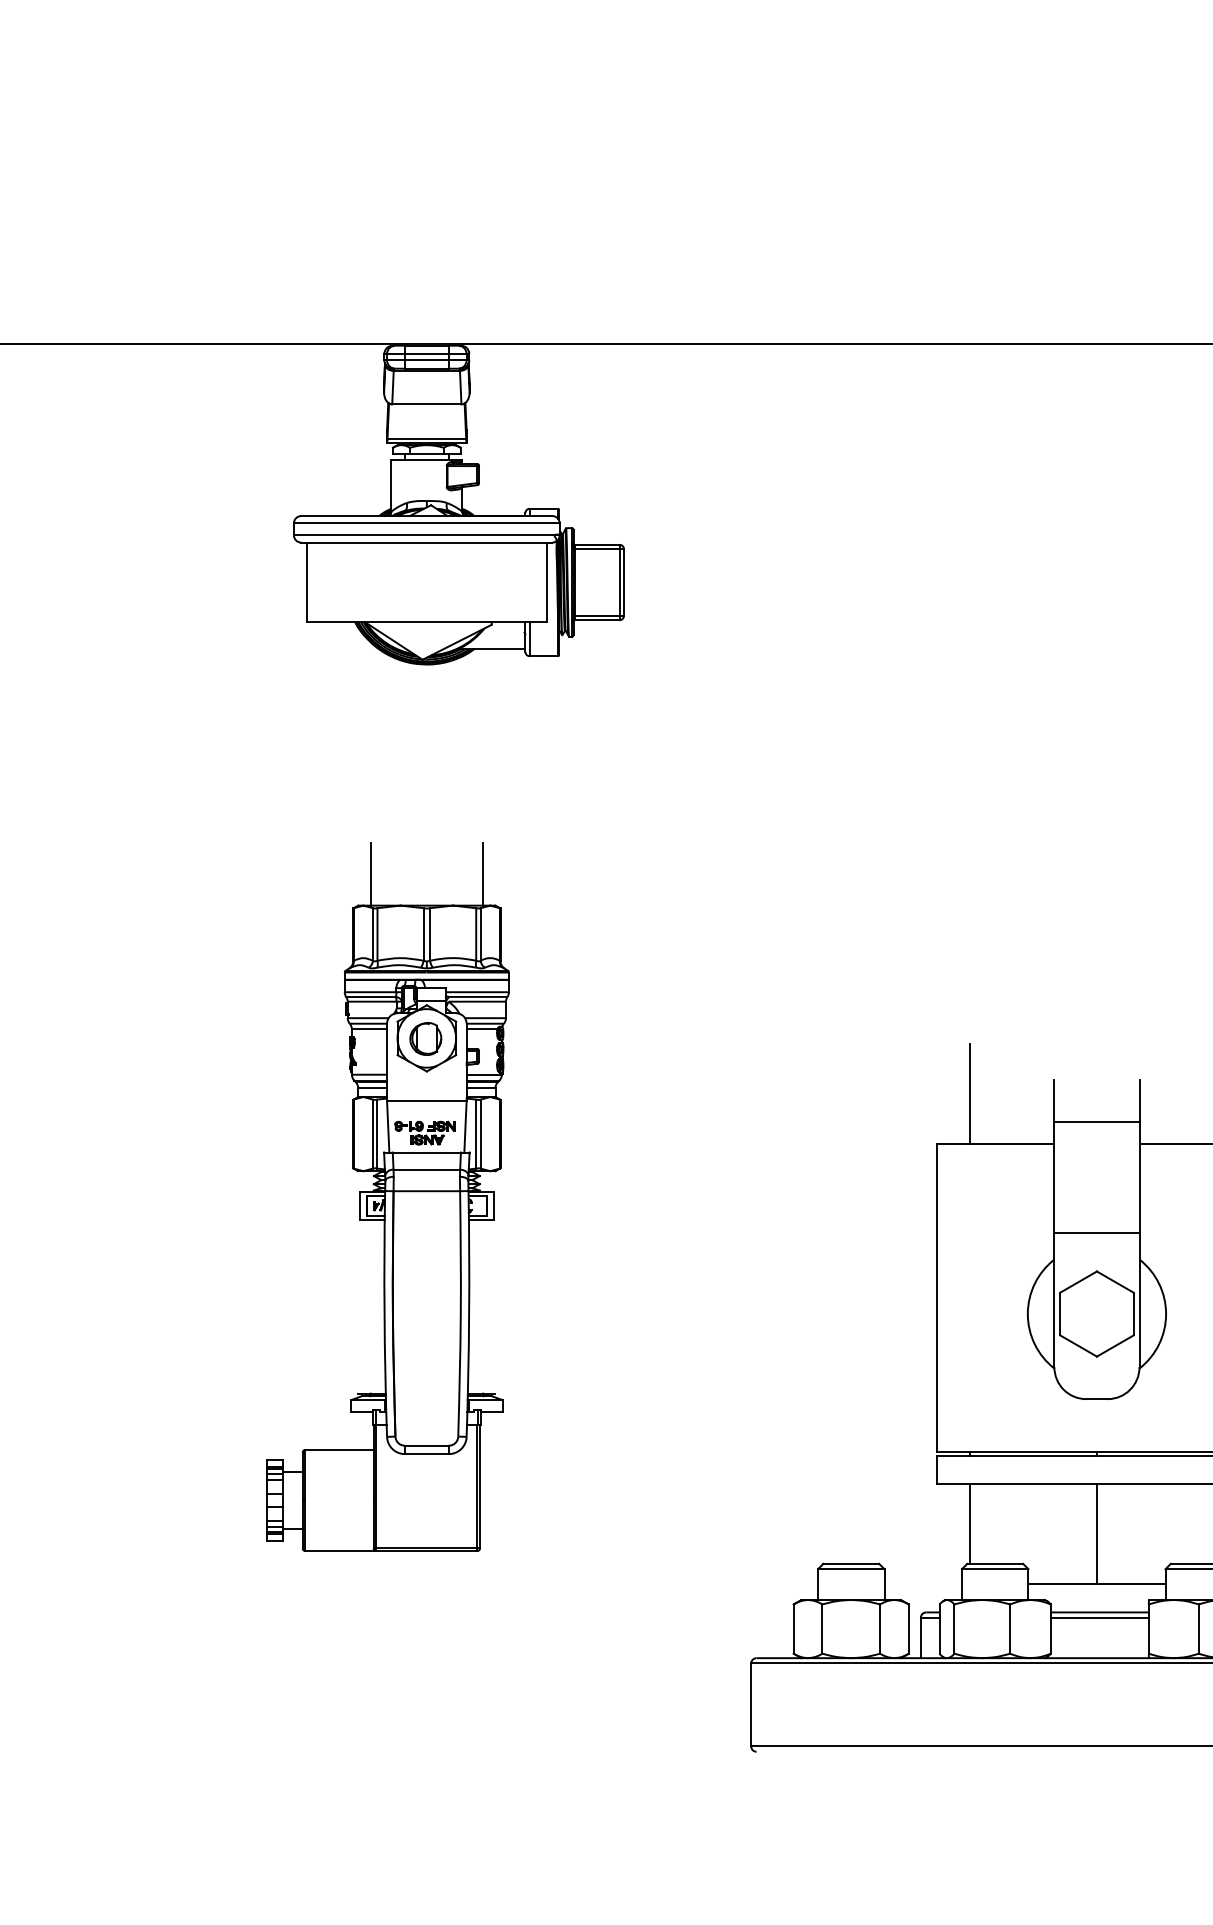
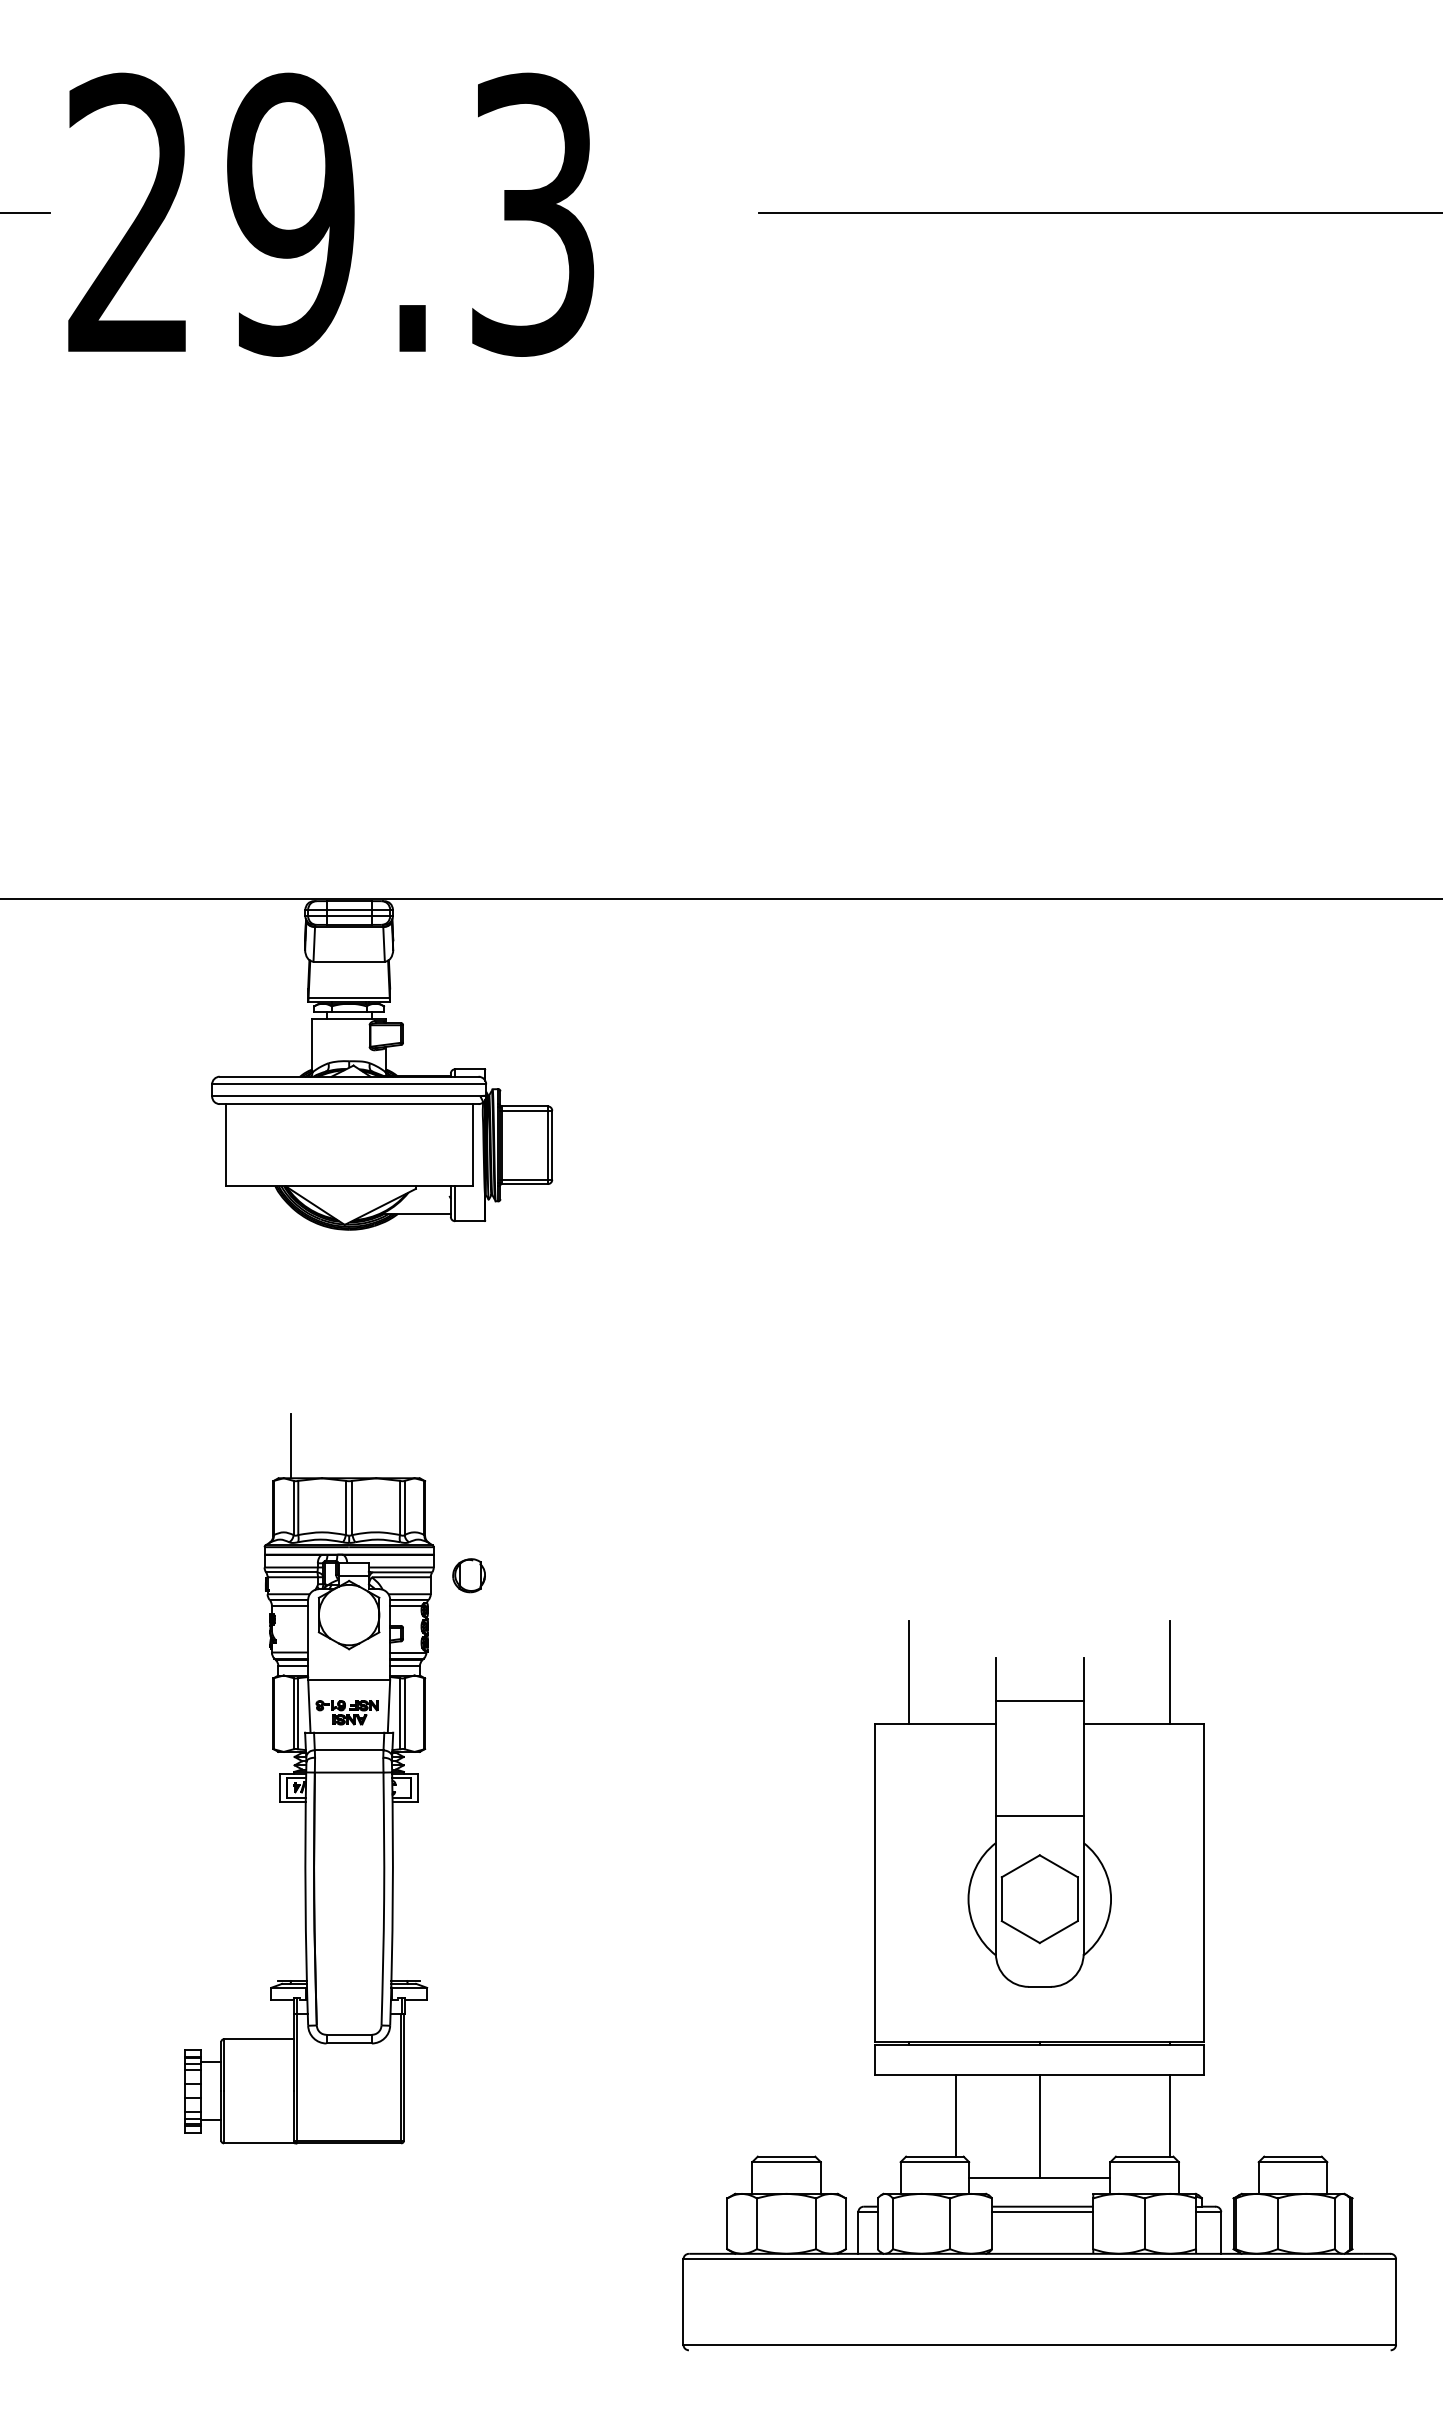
line: (483, 873) -> (407, 1445), removed
part: (425, 1038) -> (468, 1575), moved
line: (970, 1523) -> (956, 2115), moved

